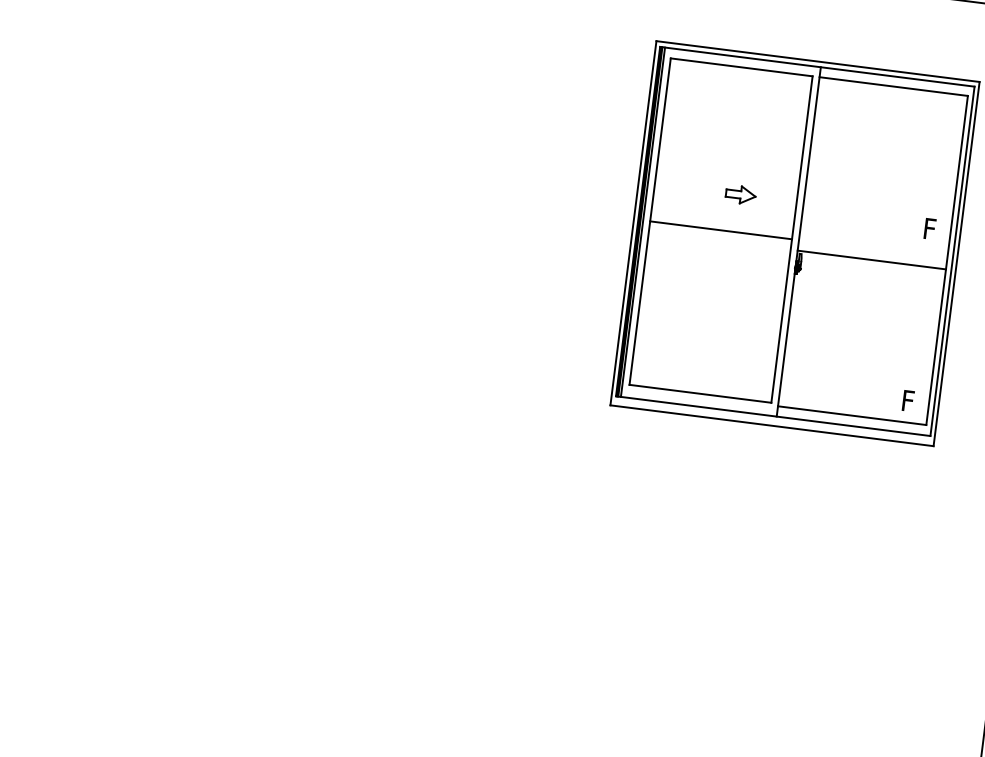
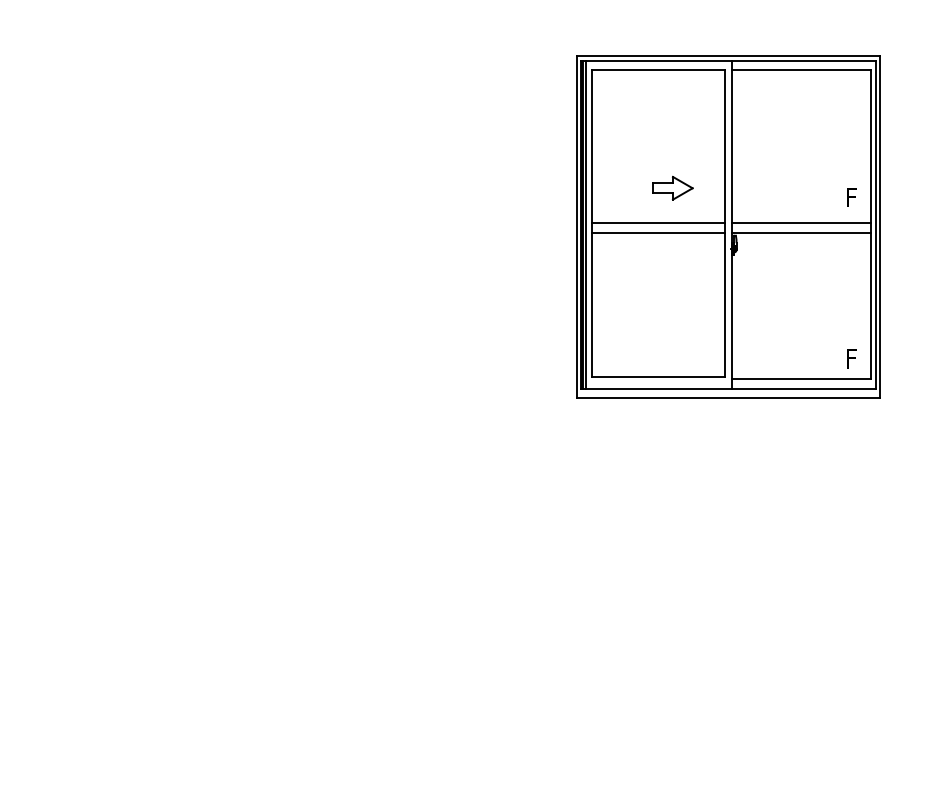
part: (740, 194) -> (672, 187), size x1.43
line: (719, 241) -> (658, 233), added
line: (873, 249) -> (801, 223), added

